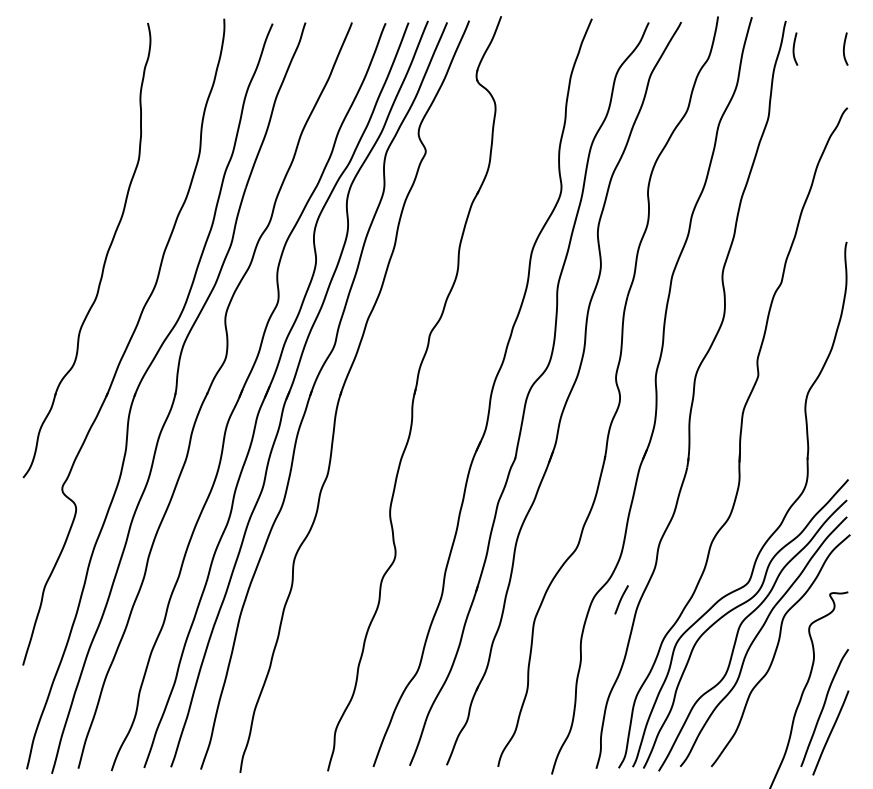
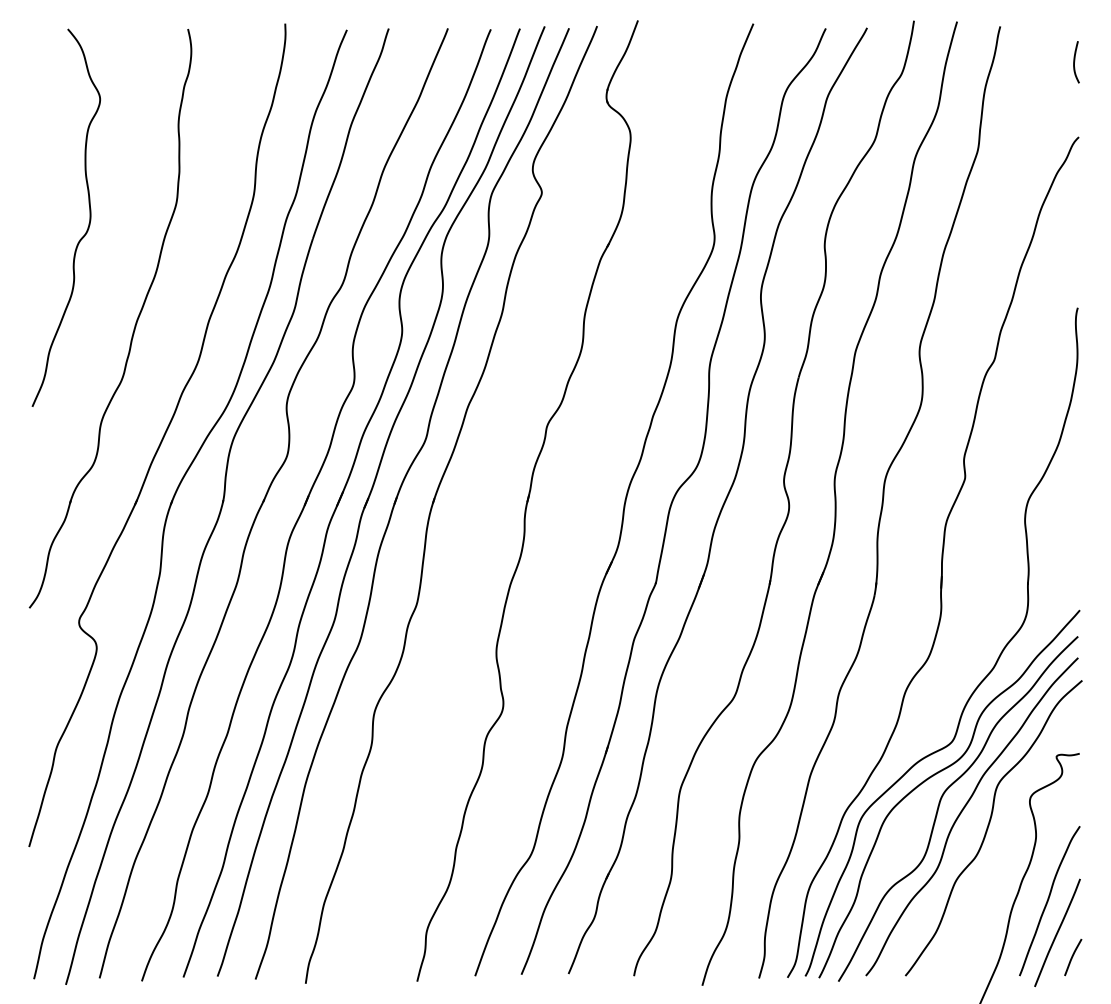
curve: (794, 48) -> (1011, 61), removed
curve: (69, 175) -> (88, 223), added
curve: (621, 599) -> (1073, 956), moved

